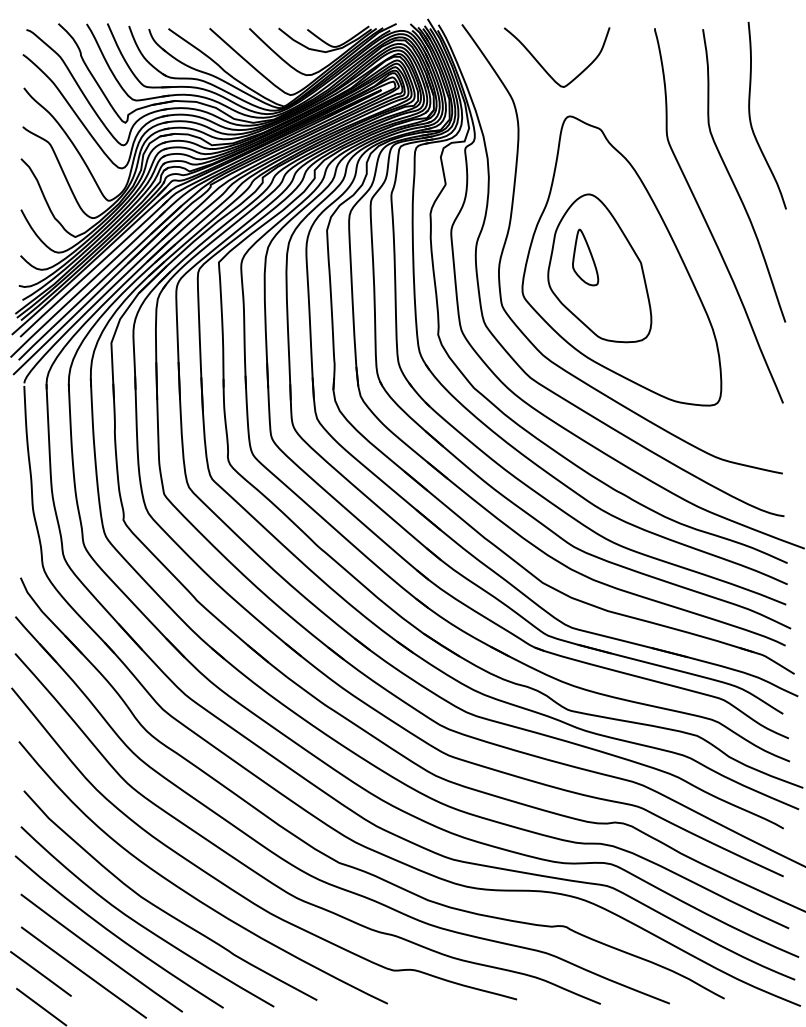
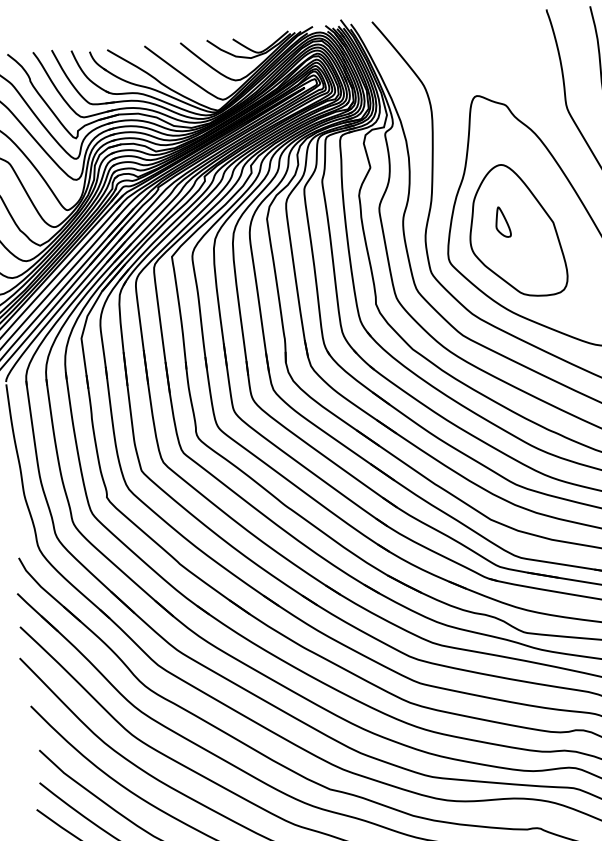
curve: (542, 65) -> (448, 52), removed
part: (585, 257) -> (502, 222), size x0.6

